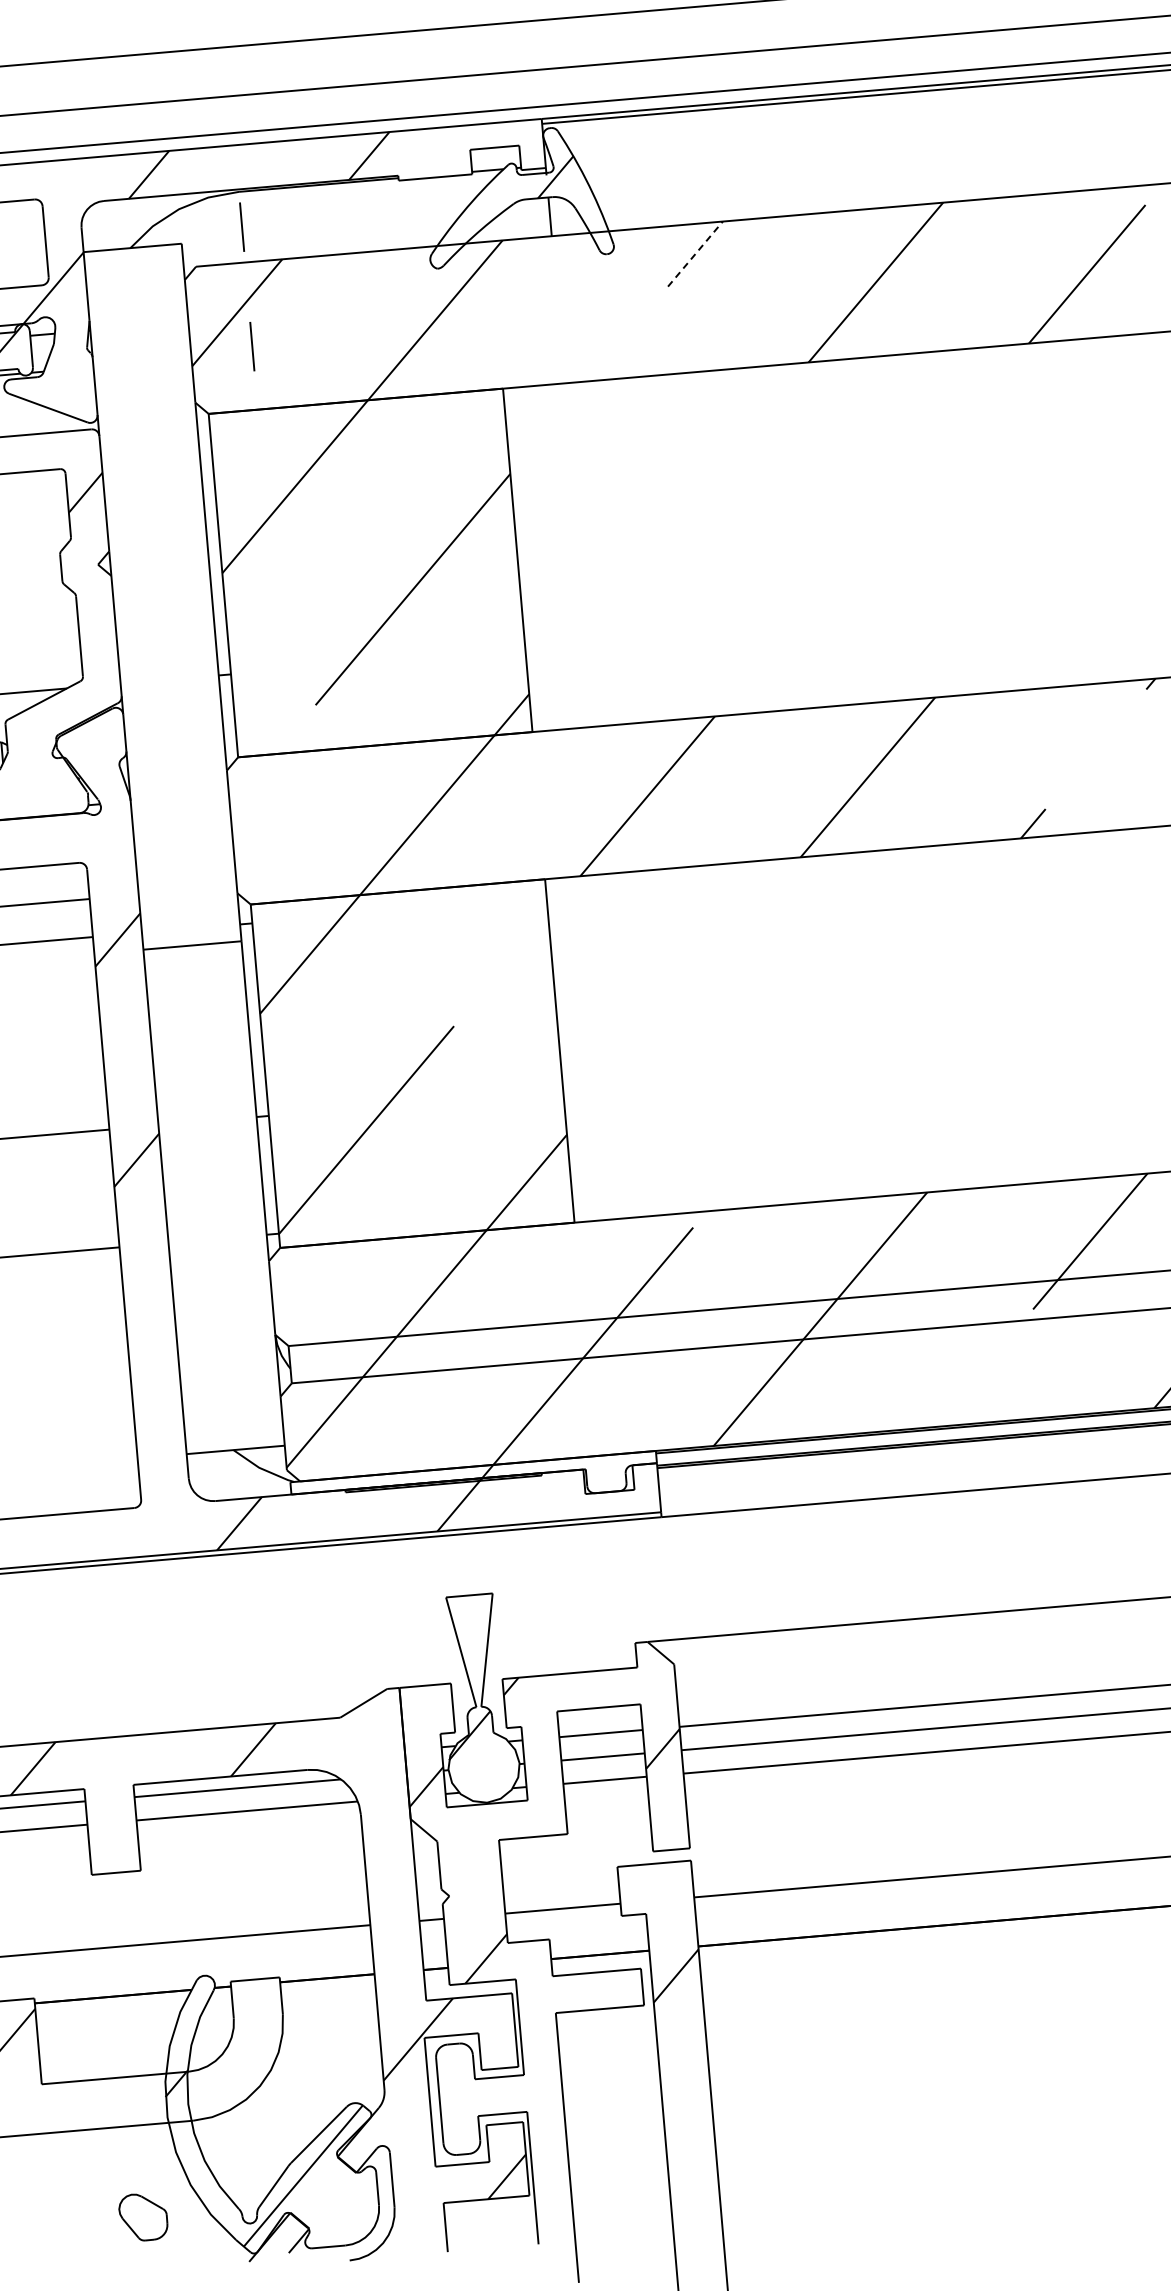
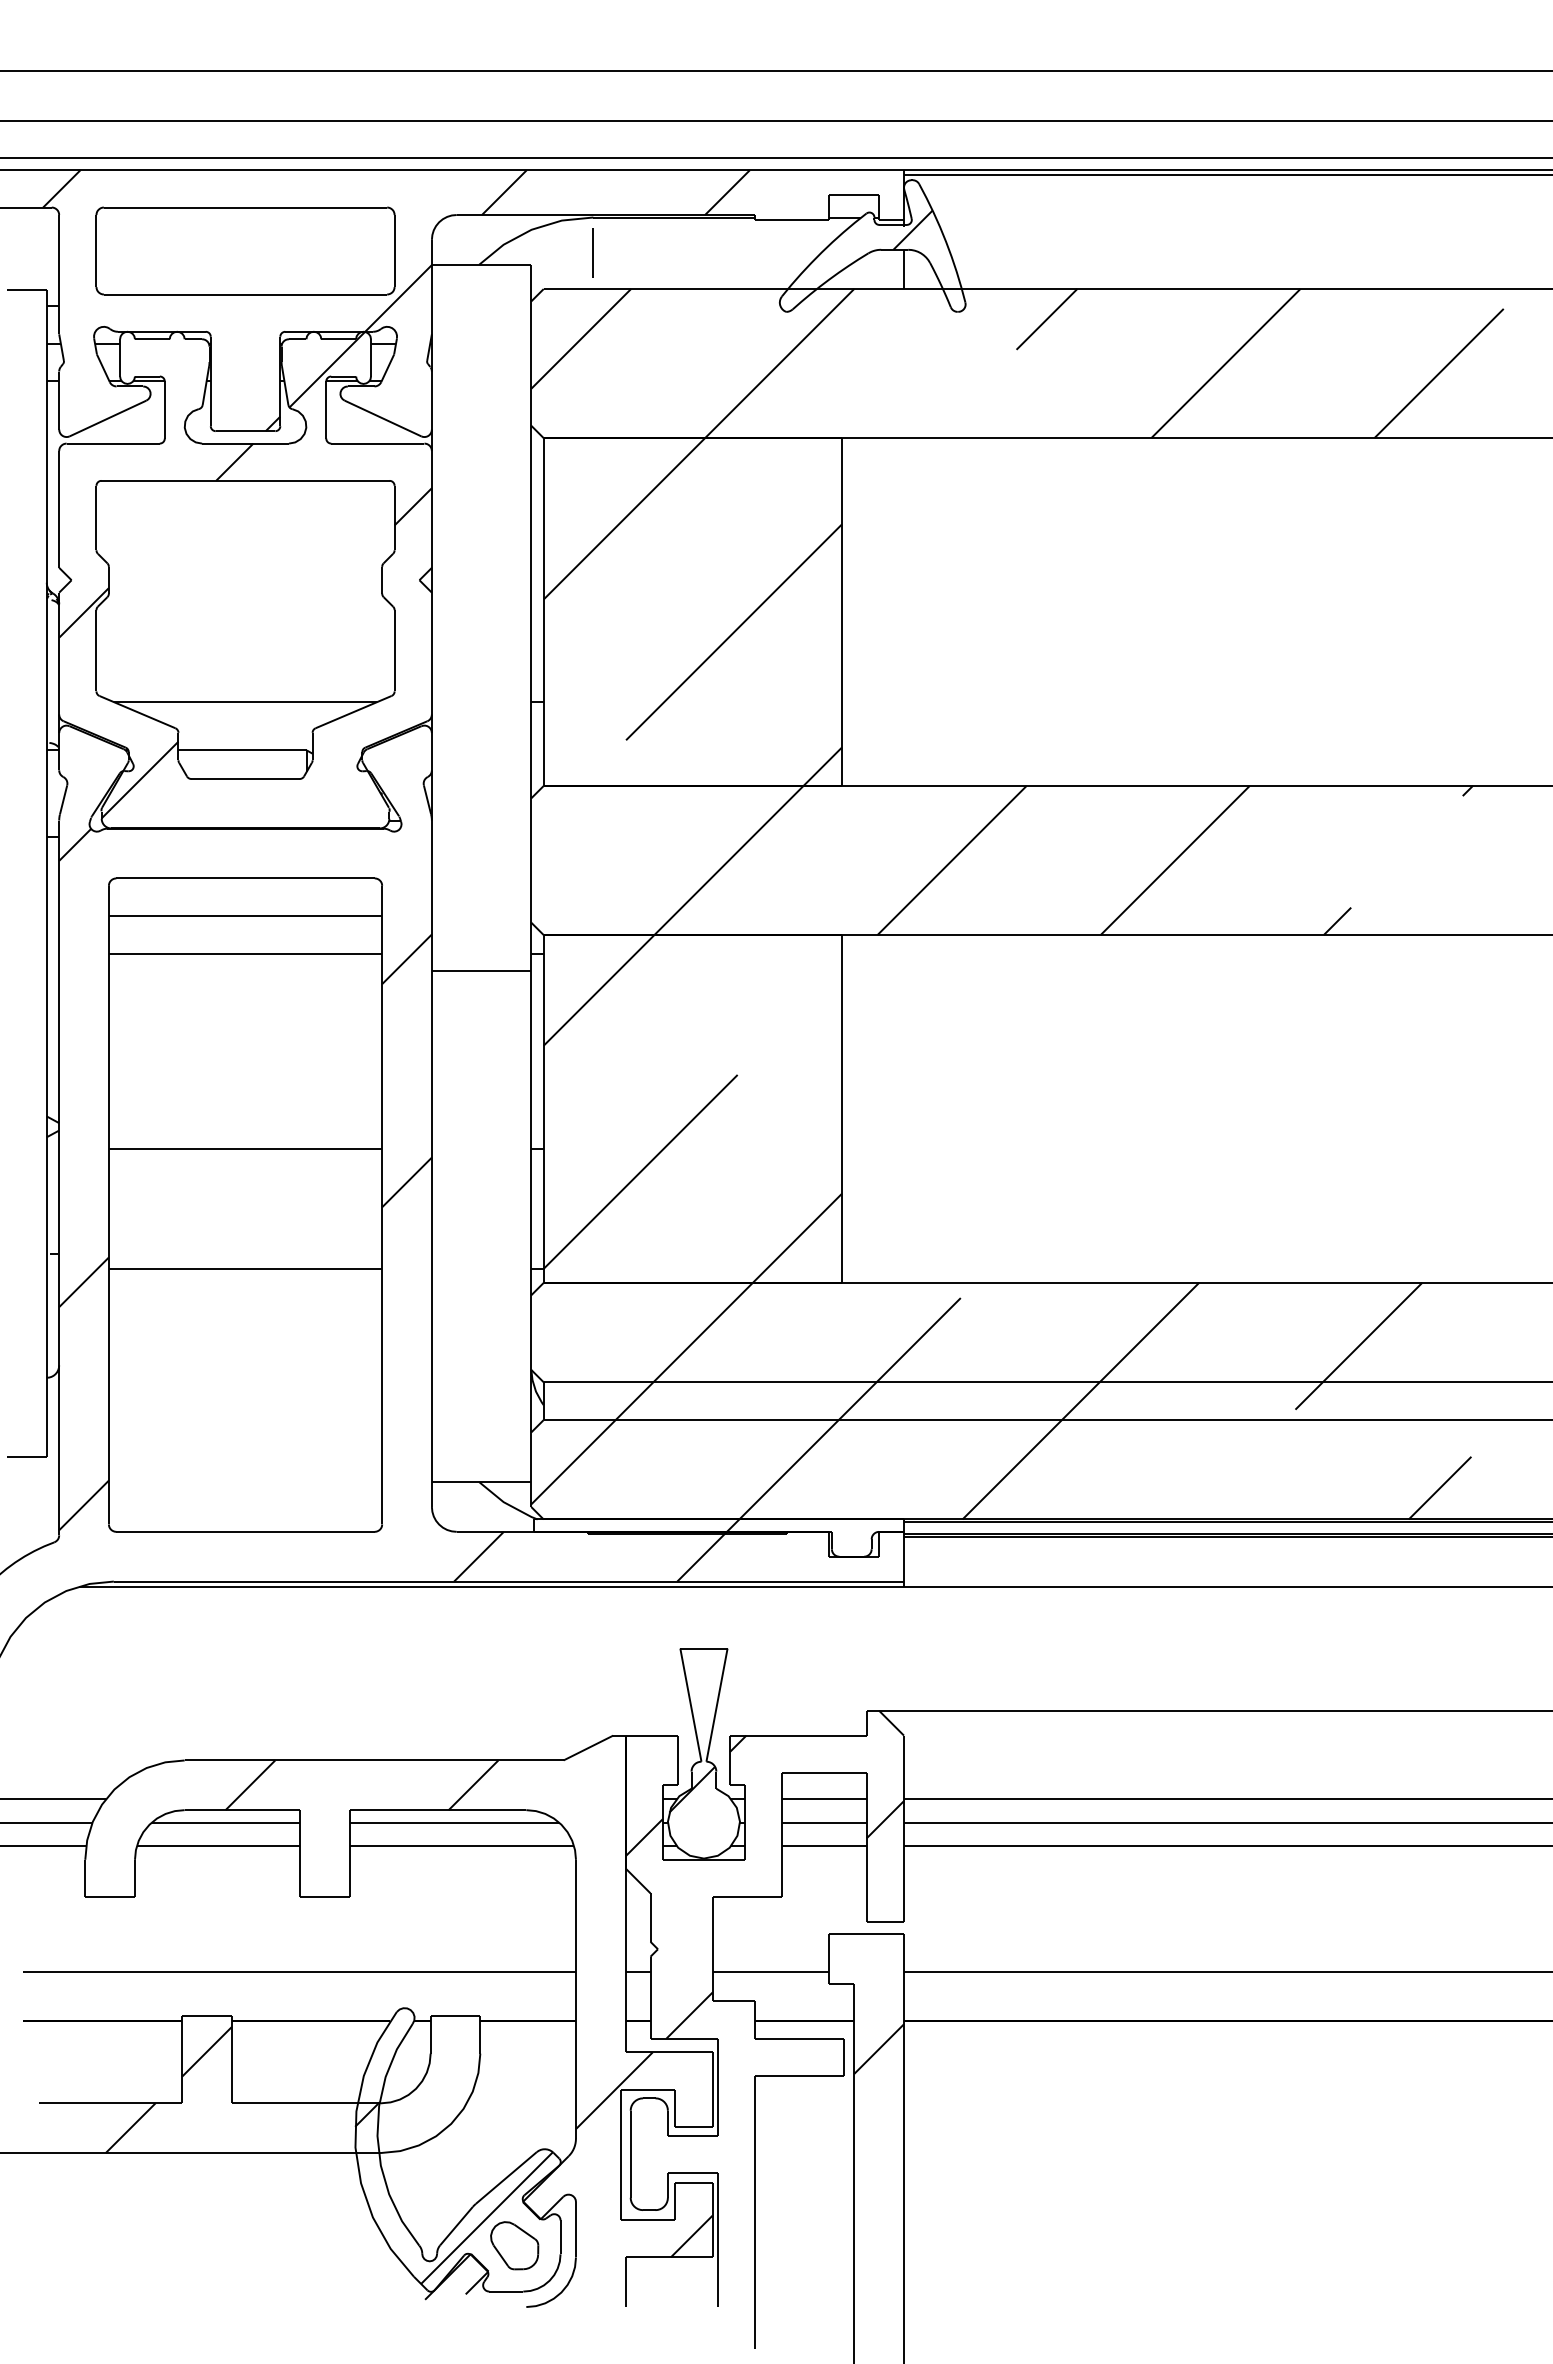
line: (695, 254) -> (1046, 319), dashed -> solid
line: (251, 345) -> (592, 373), removed
part: (143, 2216) -> (514, 2245), moved

